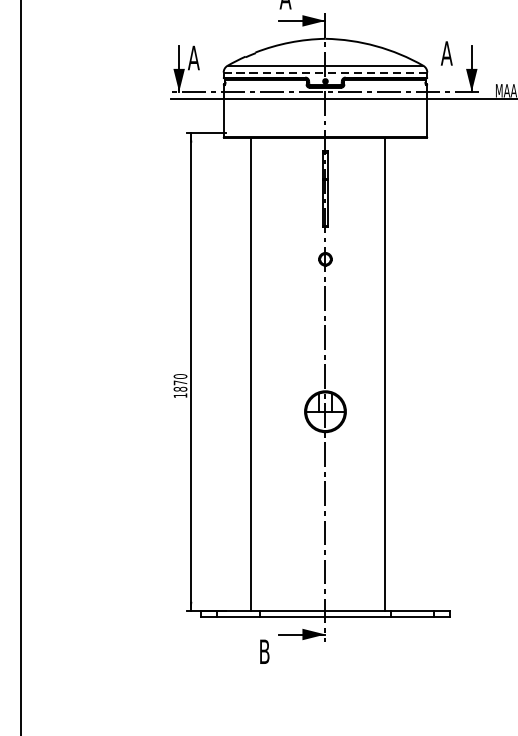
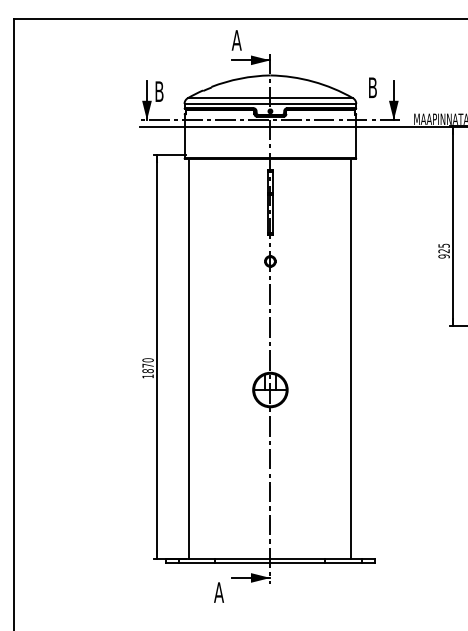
text: (446, 53) -> (372, 87), A -> B
text: (194, 57) -> (159, 91), A -> B
line: (325, 72) -> (270, 103), dashed -> solid
line: (250, 374) -> (189, 358), moved
line: (384, 374) -> (351, 358), moved
text: (263, 651) -> (218, 592), B -> A

